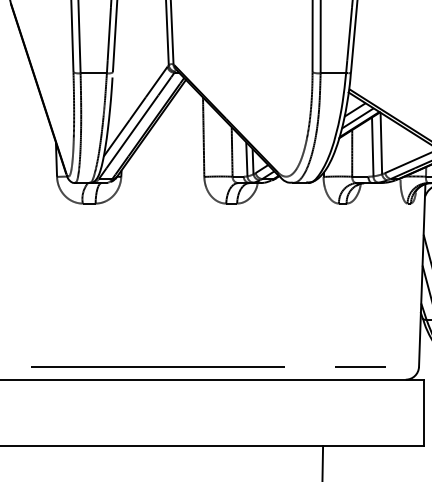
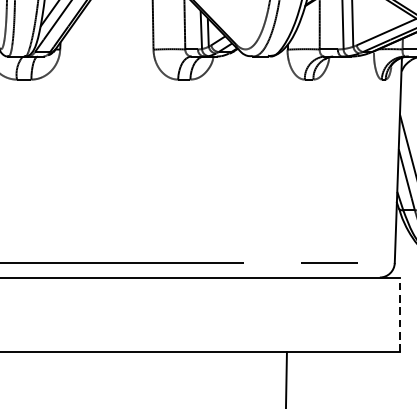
line: (423, 412) -> (399, 314), solid -> dashed

